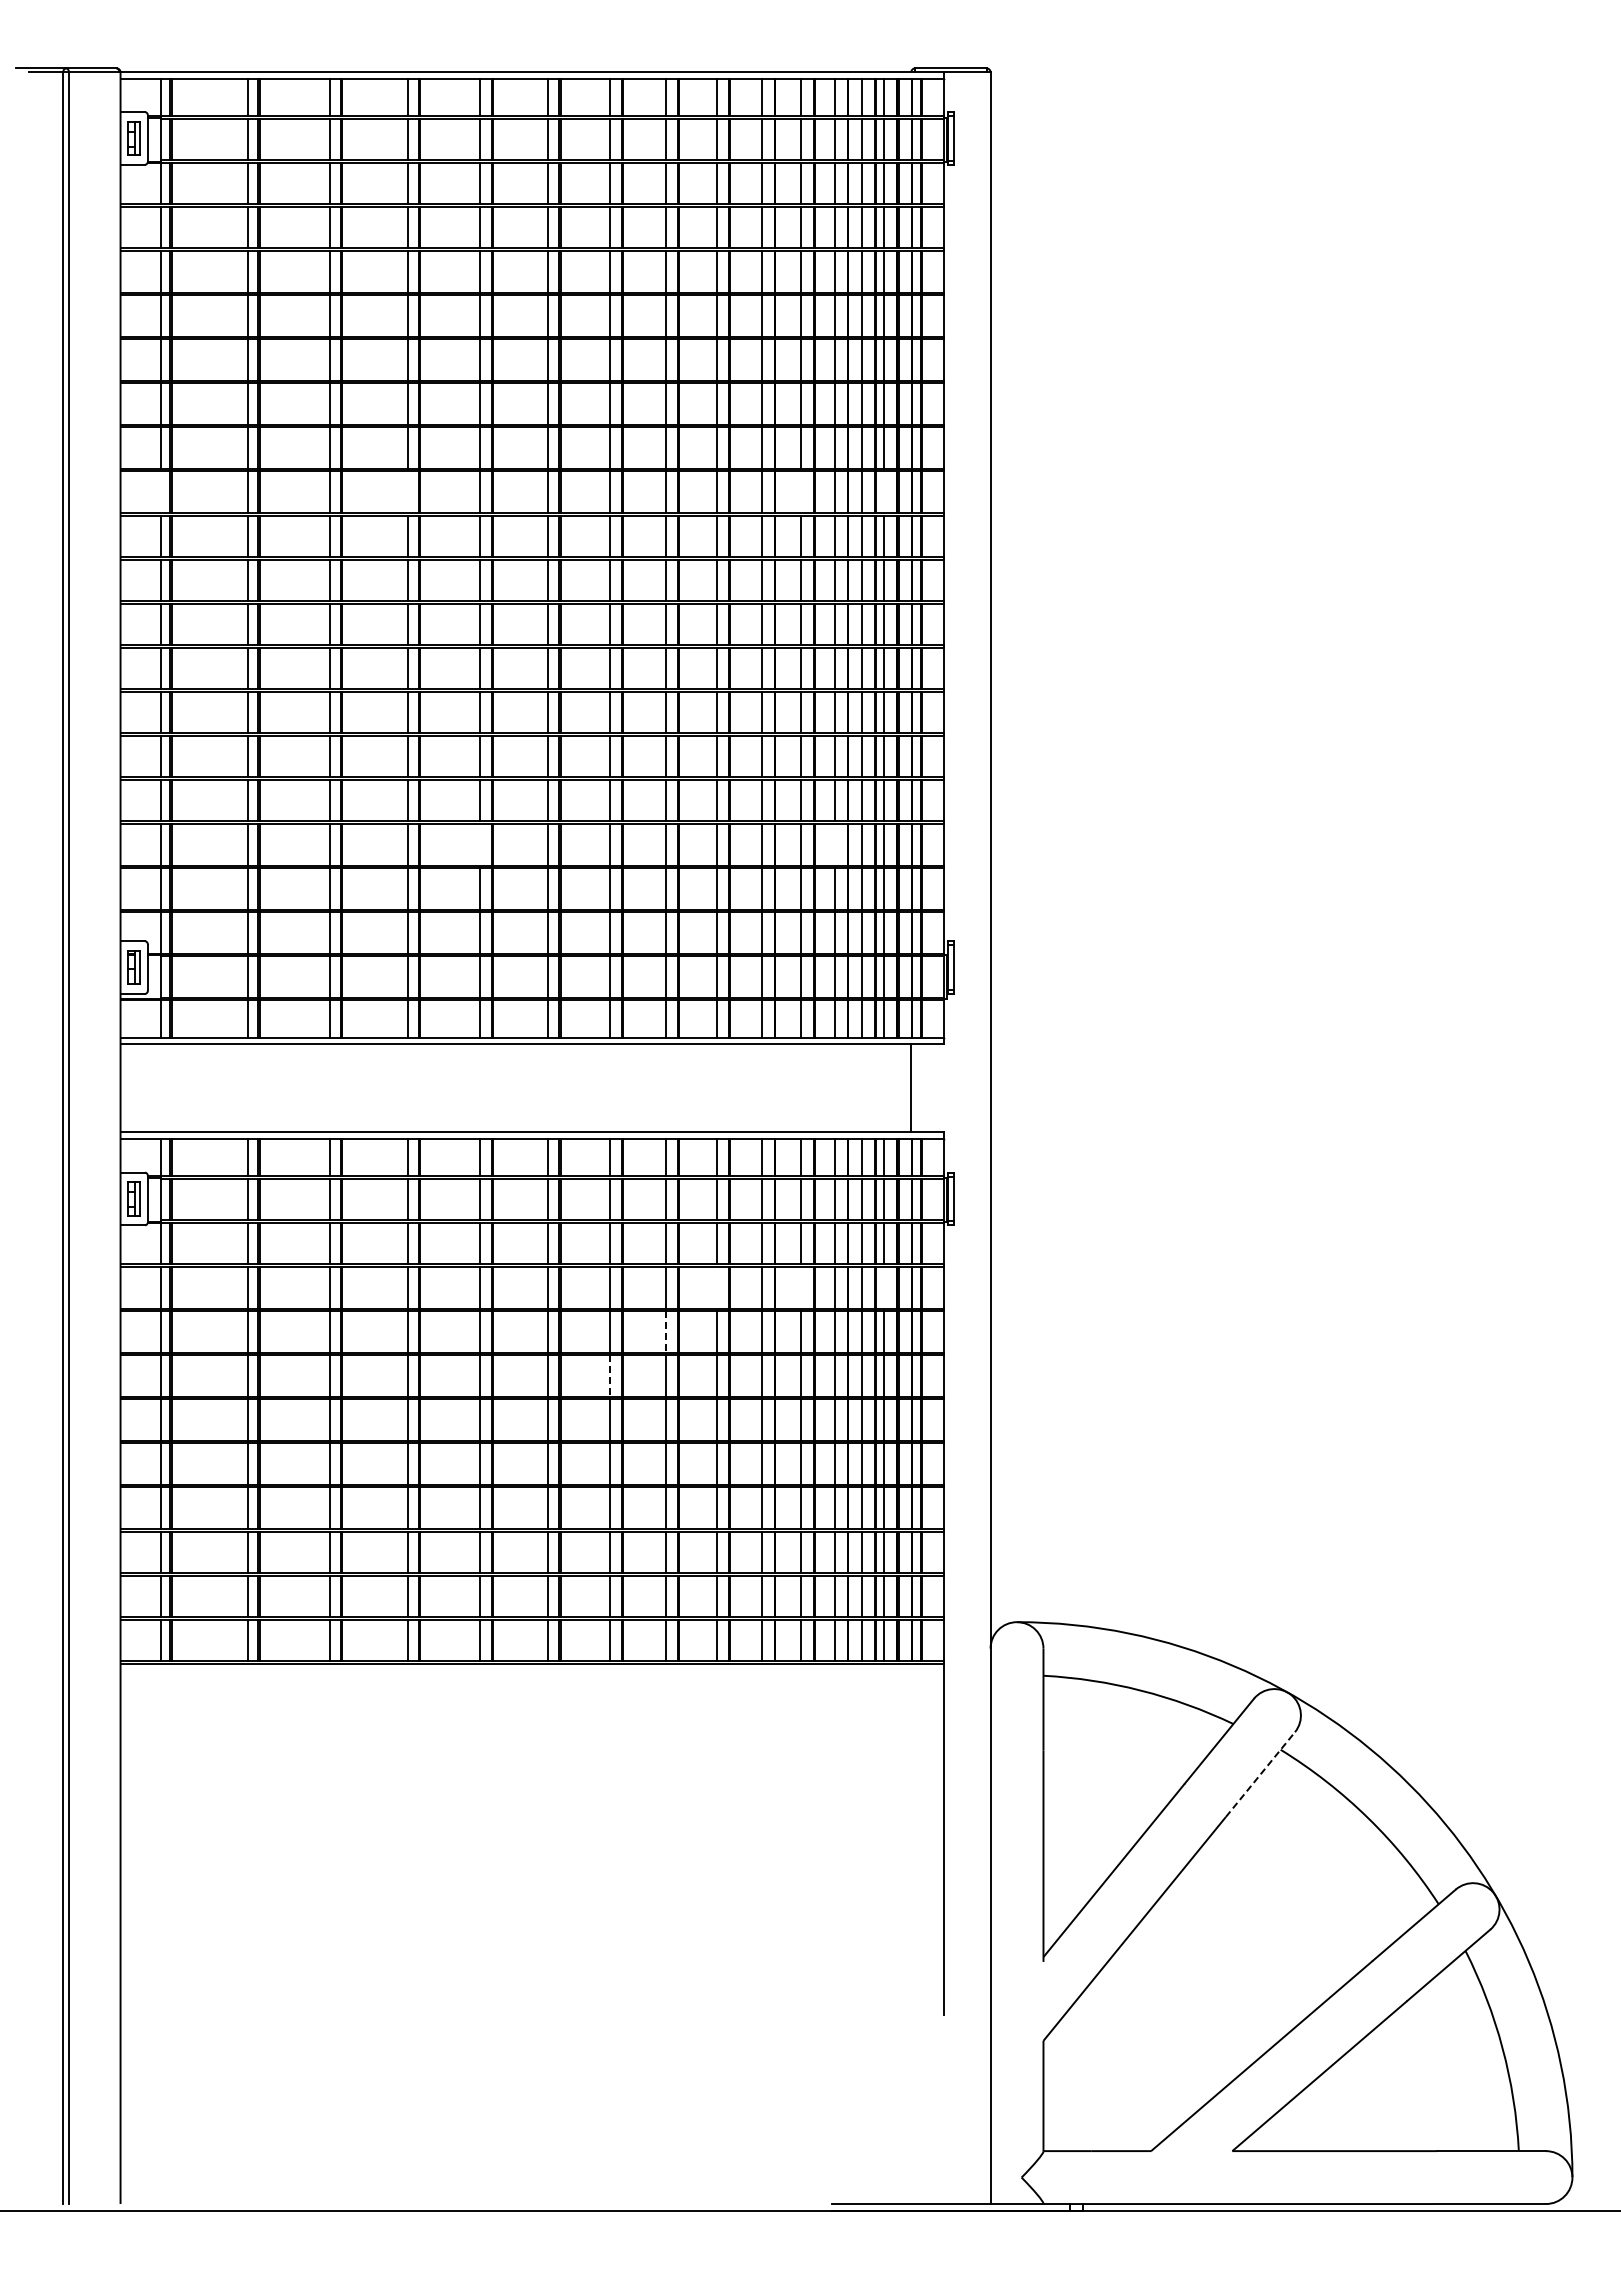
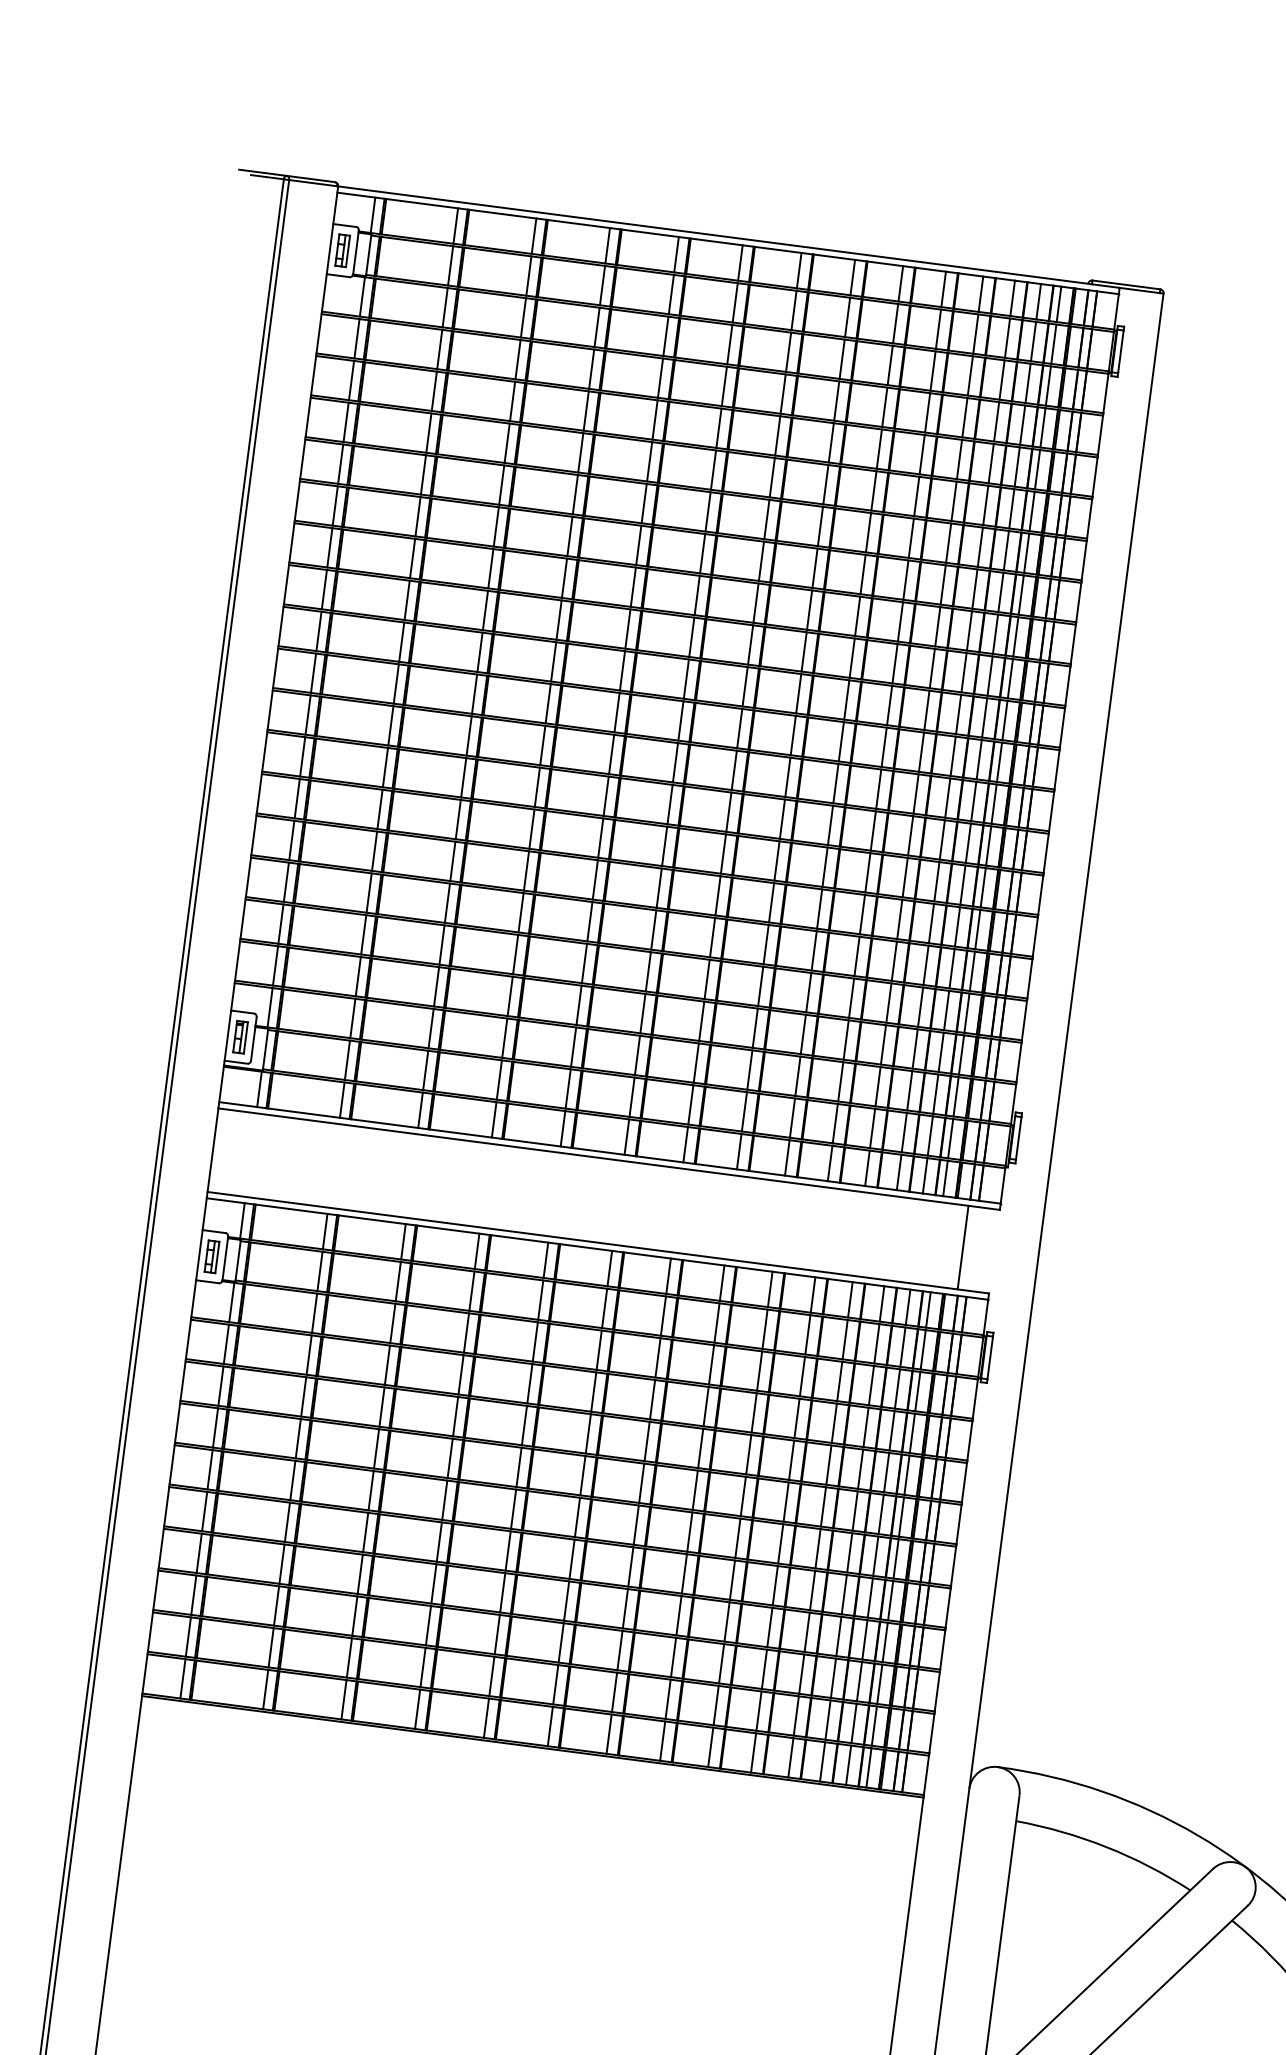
line: (160, 491) -> (324, 588), added
line: (407, 491) -> (558, 619), added
line: (801, 491) -> (932, 667), added
line: (883, 491) -> (1010, 678), added
line: (480, 844) -> (584, 963), added
line: (834, 844) -> (920, 1006), added
line: (716, 1287) -> (753, 1412), added
line: (801, 1287) -> (834, 1423), added
line: (883, 1287) -> (912, 1433), added
line: (666, 1331) -> (700, 1448), dashed -> solid
line: (609, 1375) -> (641, 1482), dashed -> solid
line: (1260, 1774) -> (1209, 1941), dashed -> solid

